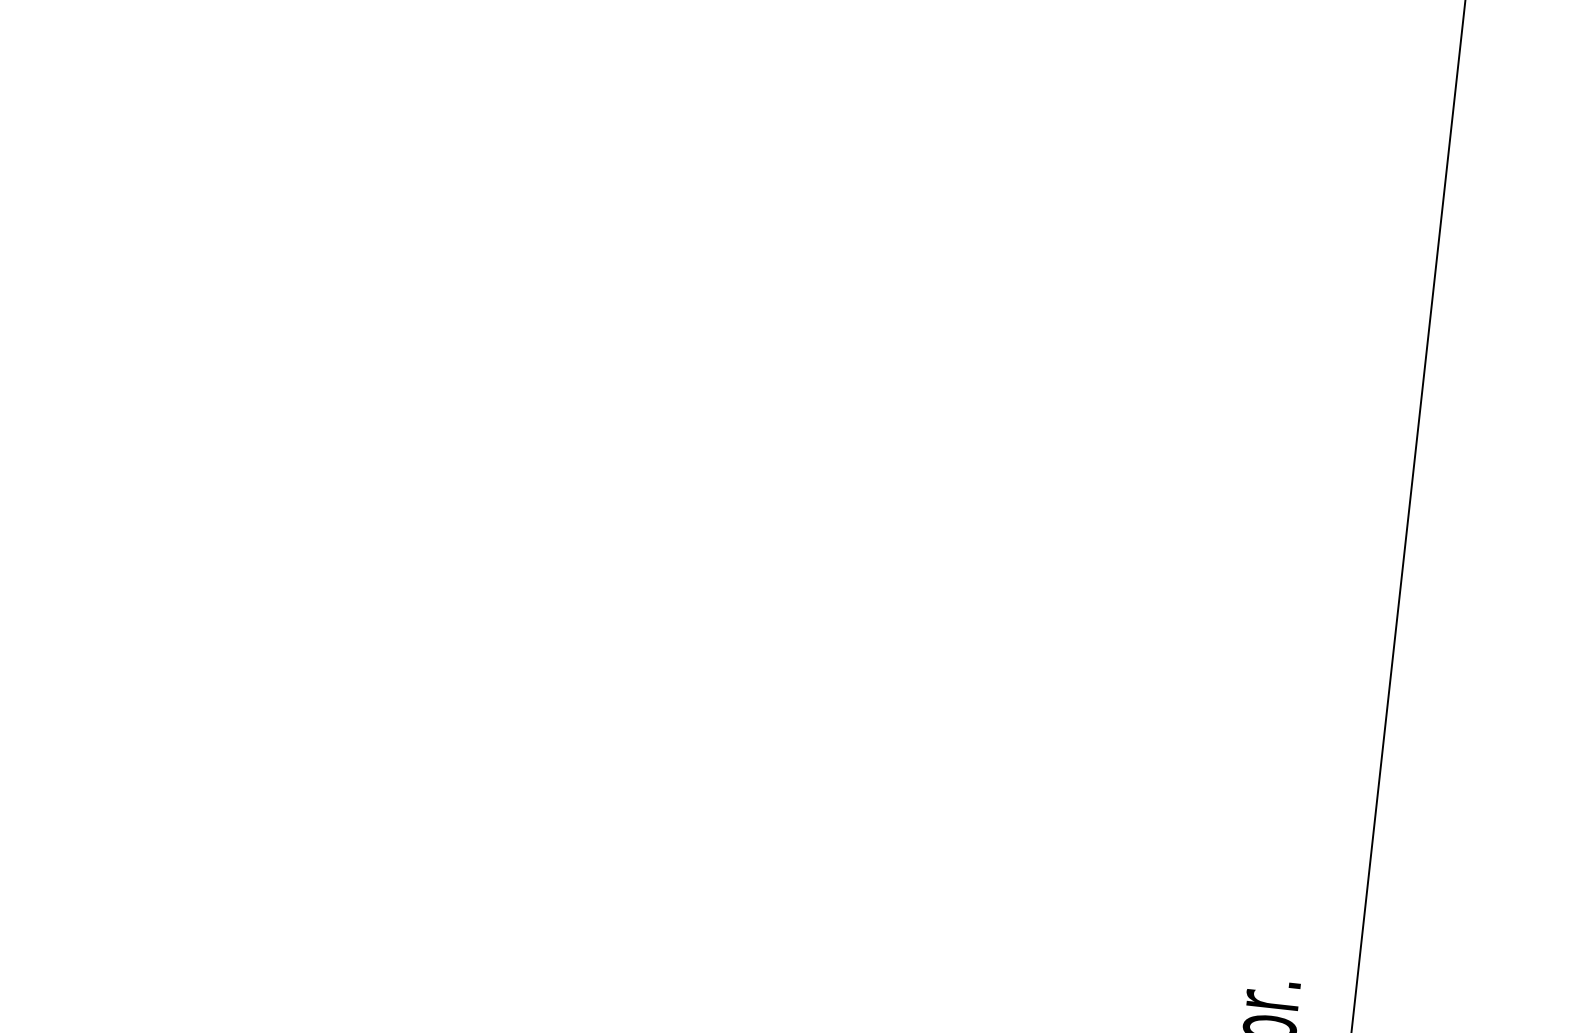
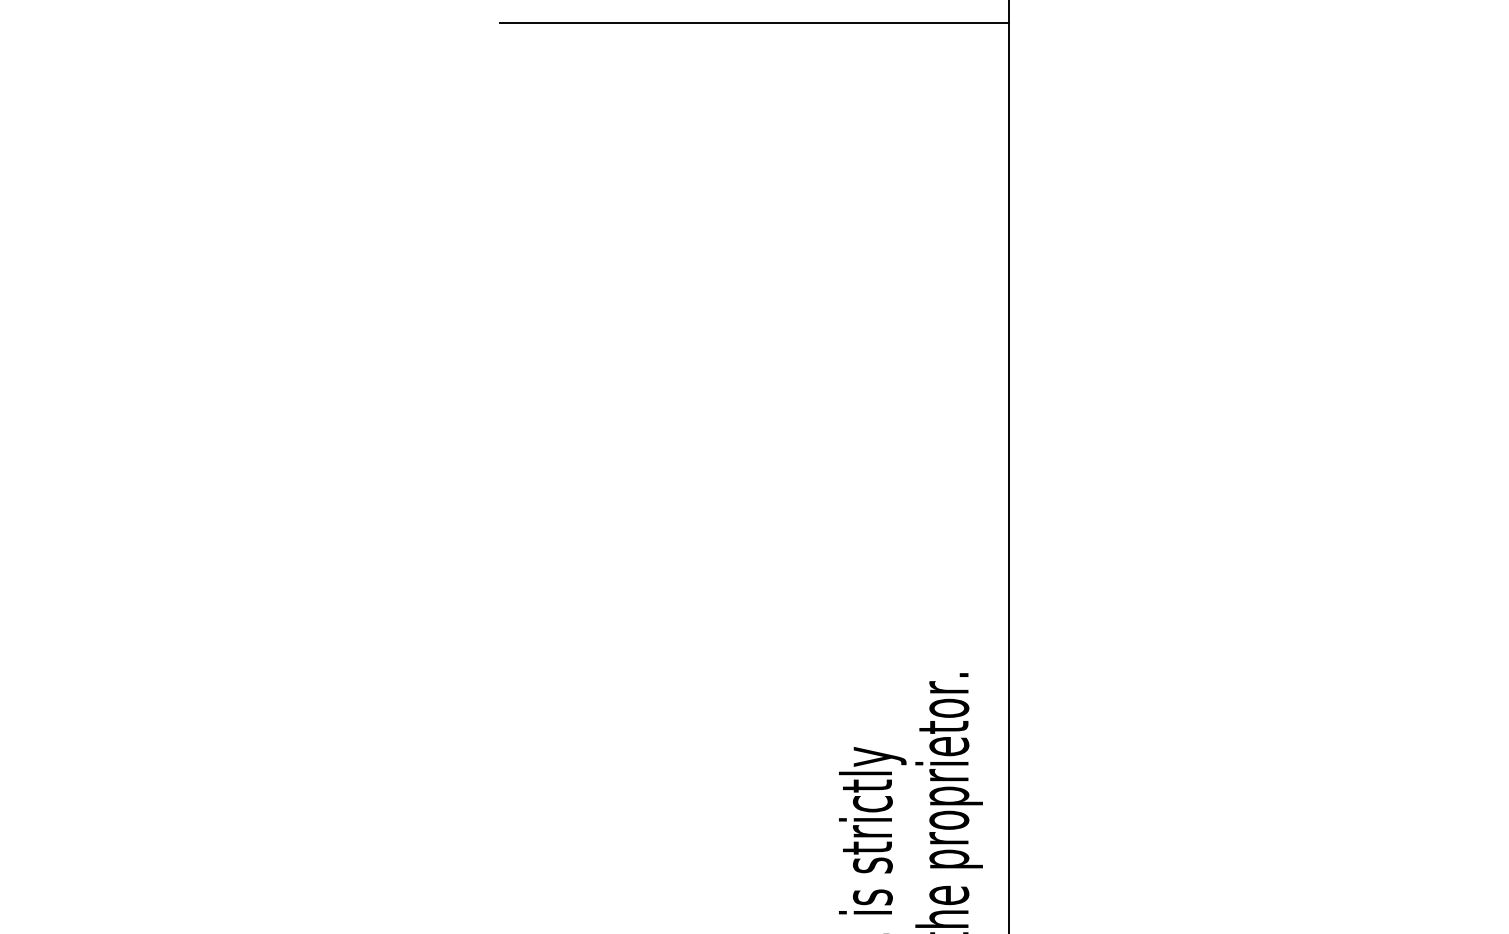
line: (1108, 73) -> (754, 23), added

